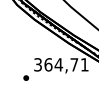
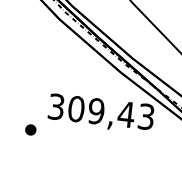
text: (66, 64) -> (111, 112), 364,71 -> 309,43

